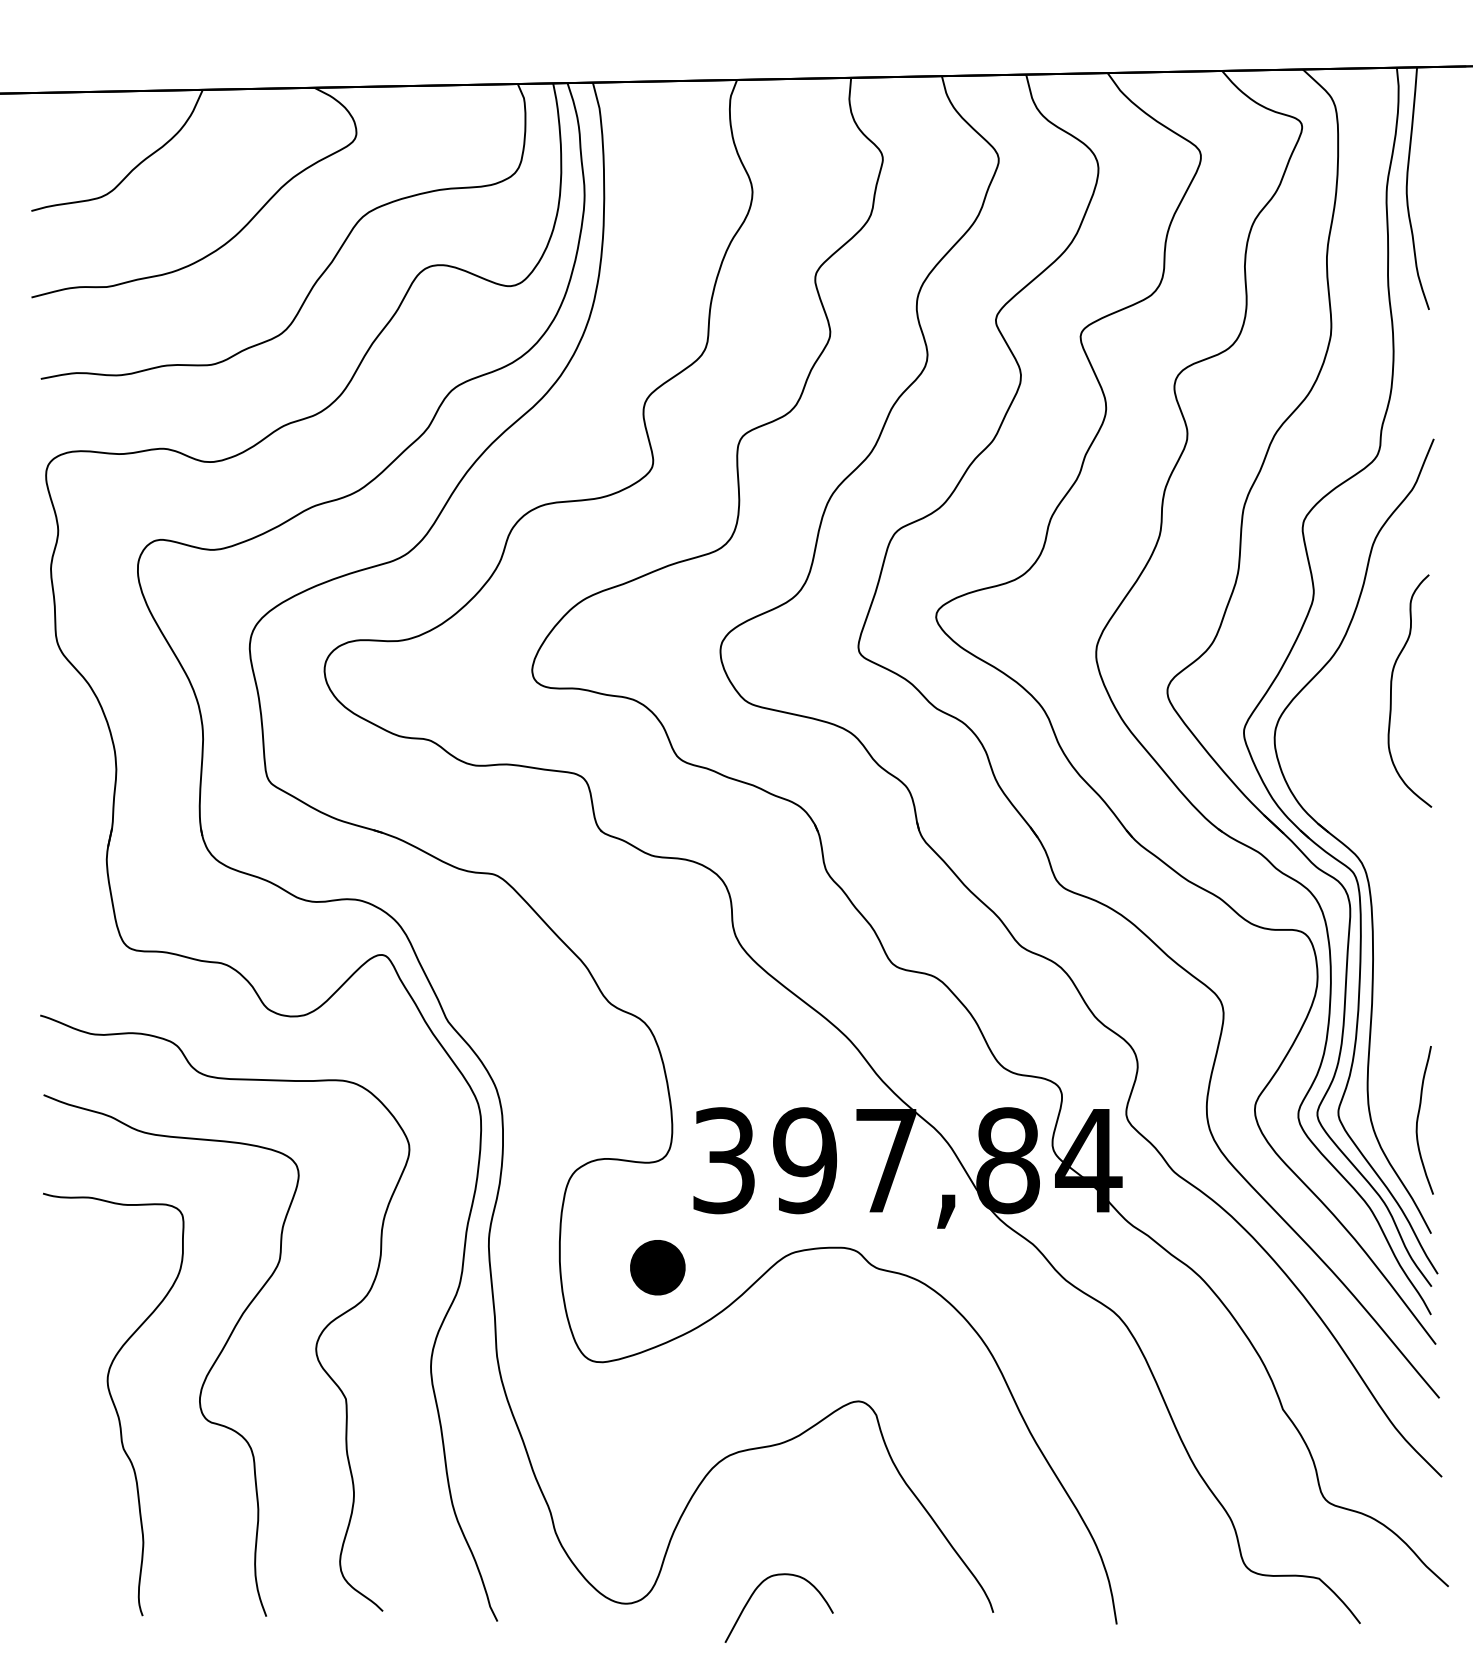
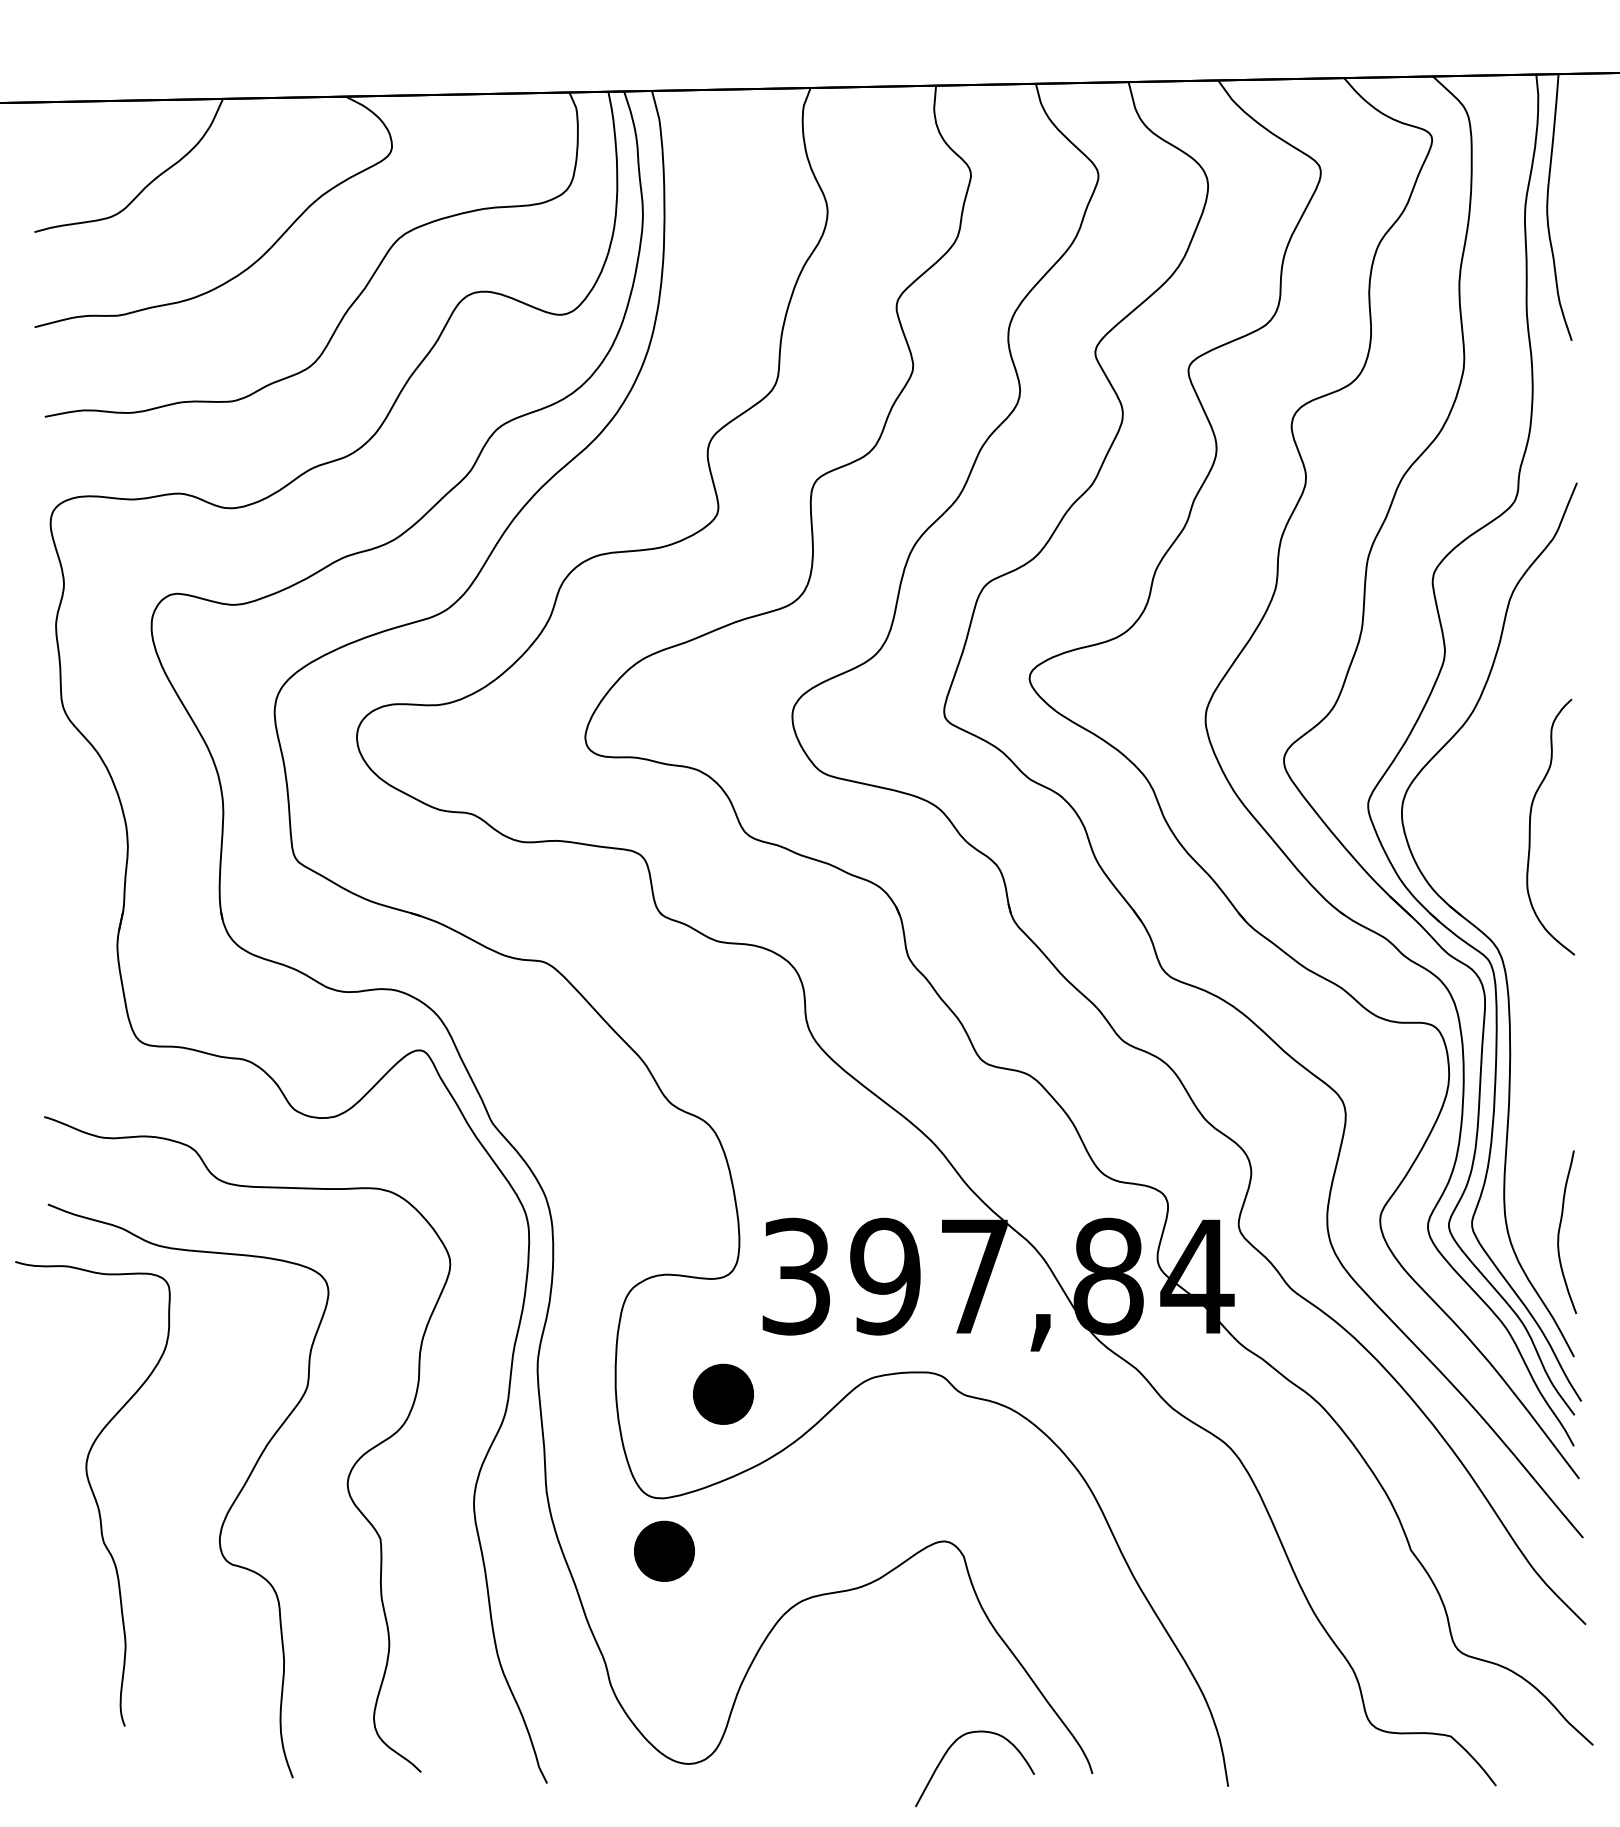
curve: (1391, 690) -> (1530, 826), moved
curve: (113, 1404) -> (92, 1493), moved
part: (604, 1409) -> (664, 1550), added
curve: (755, 1592) -> (948, 1751), moved

